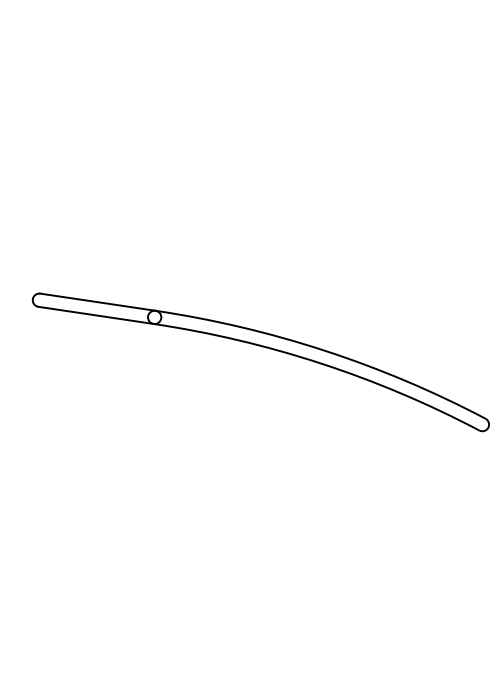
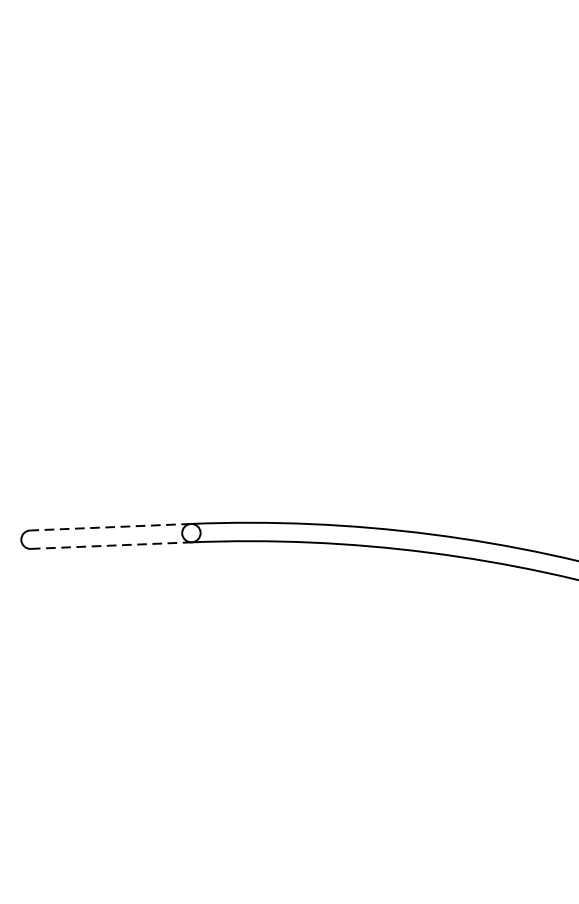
line: (97, 302) -> (109, 527), solid -> dashed
line: (96, 315) -> (111, 545), solid -> dashed

